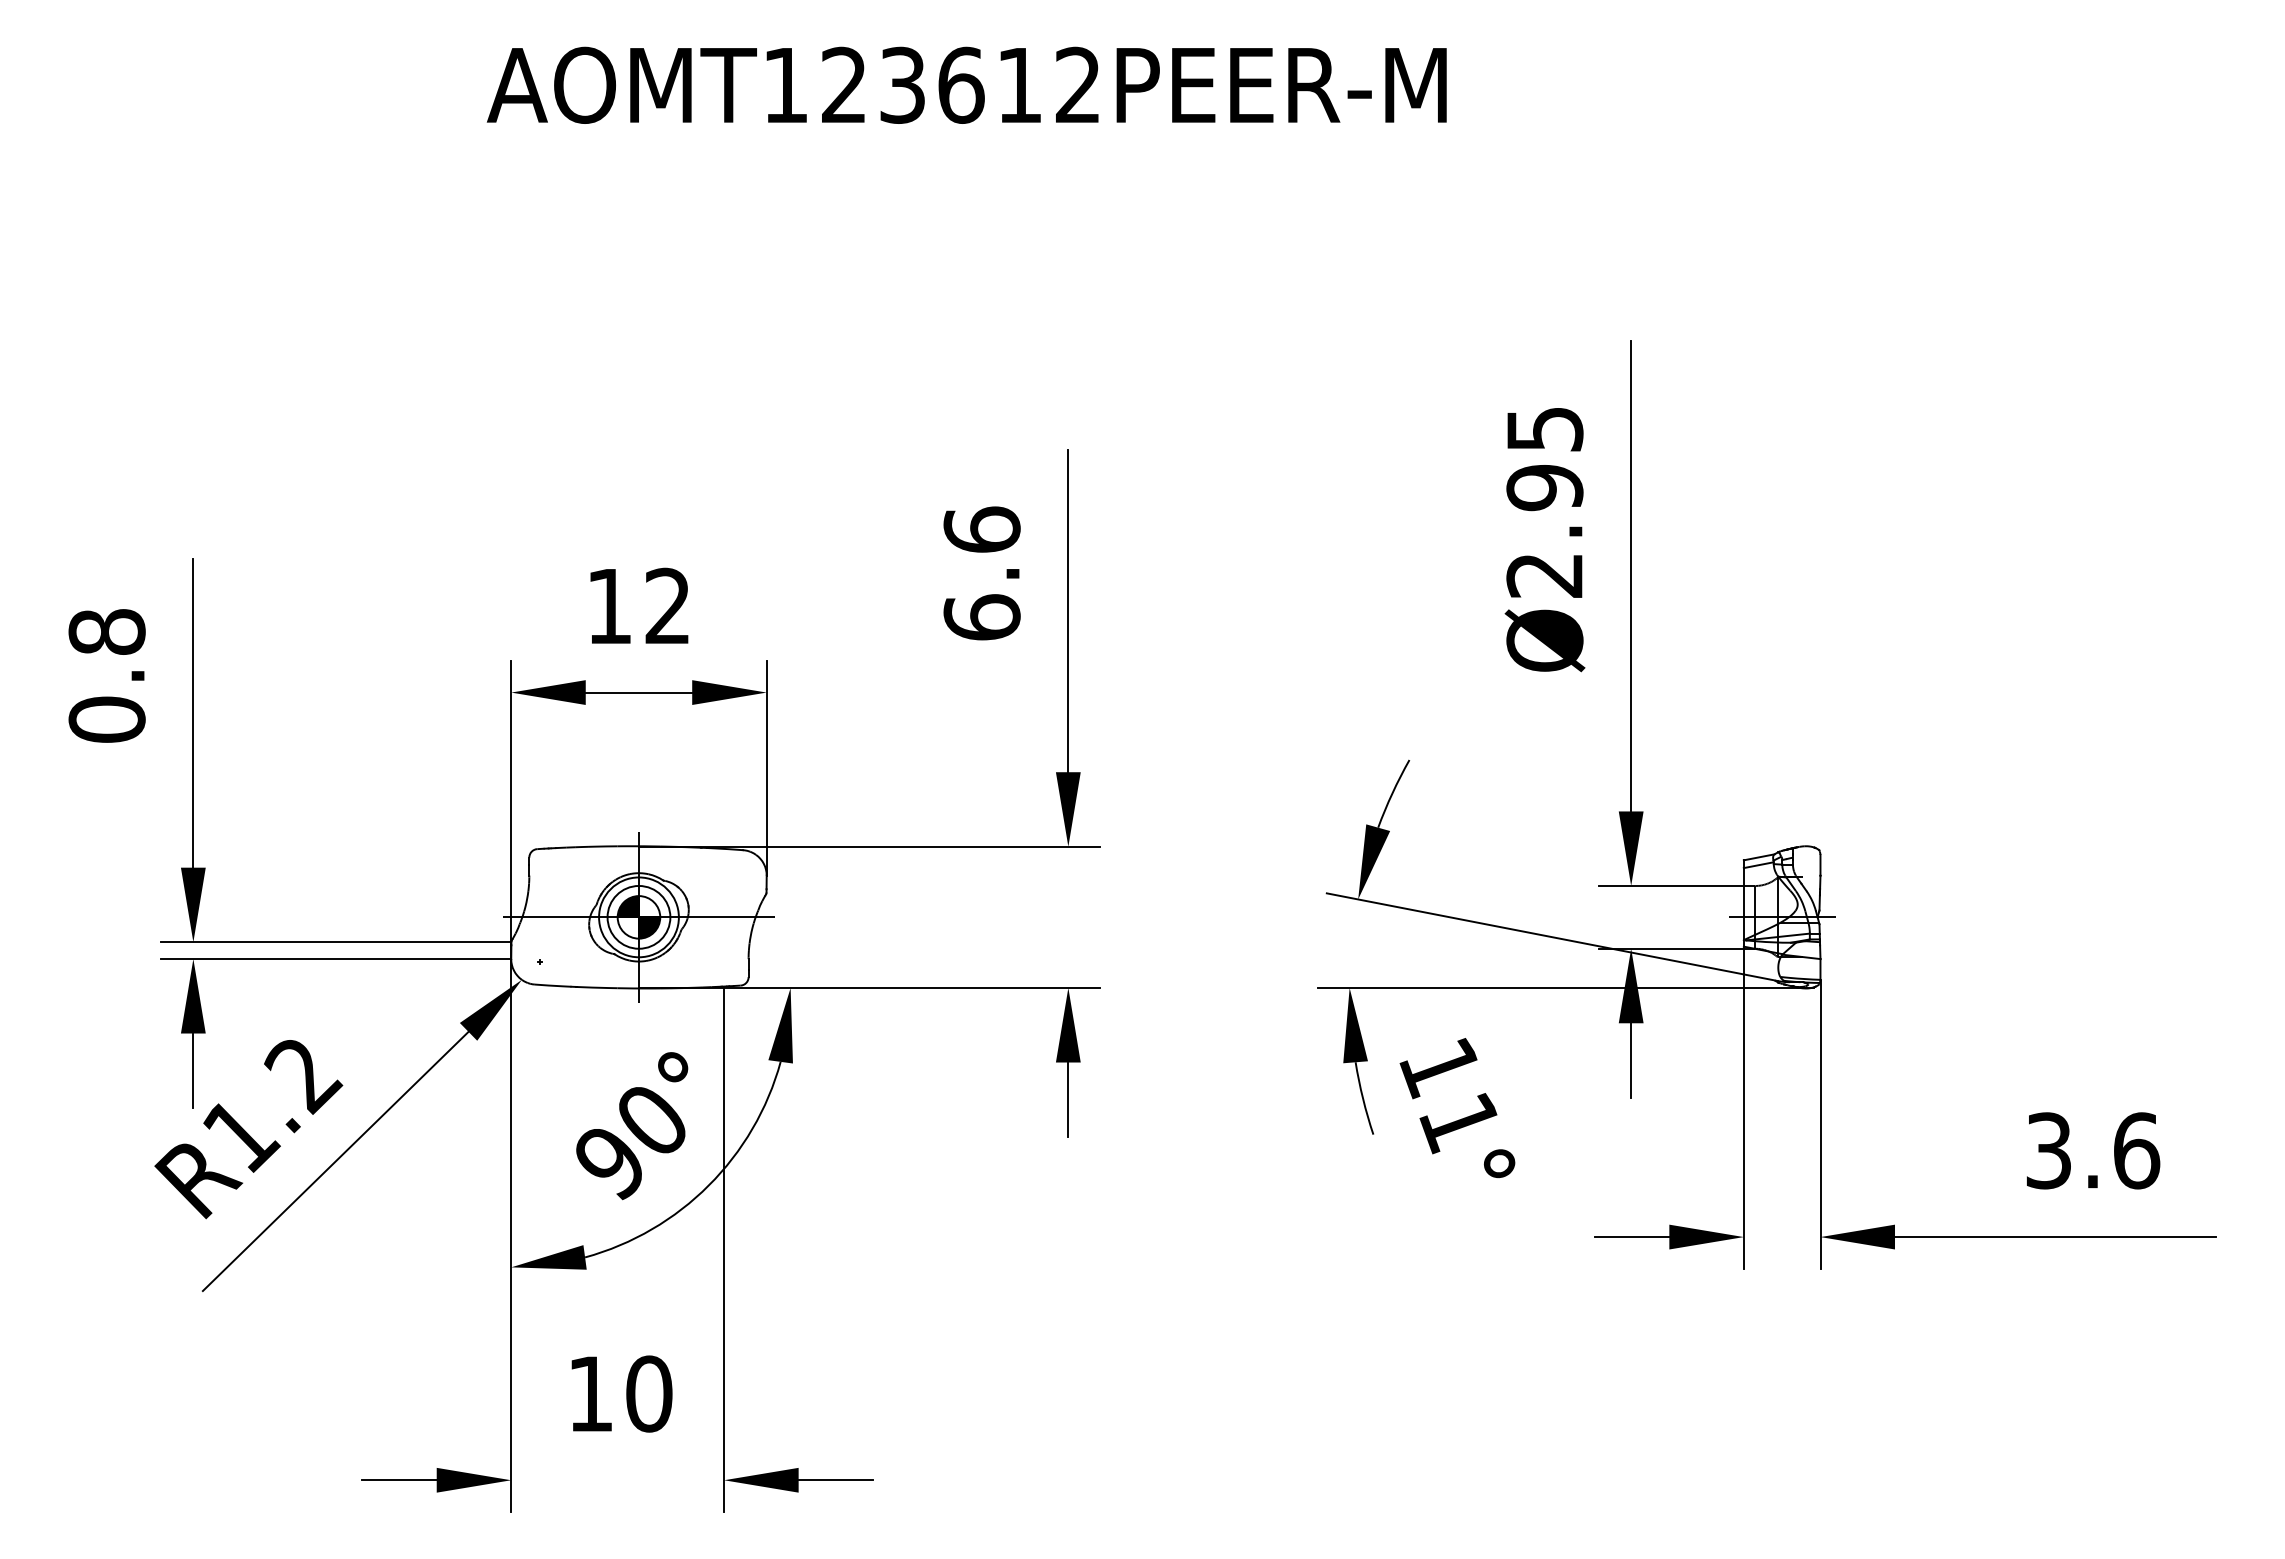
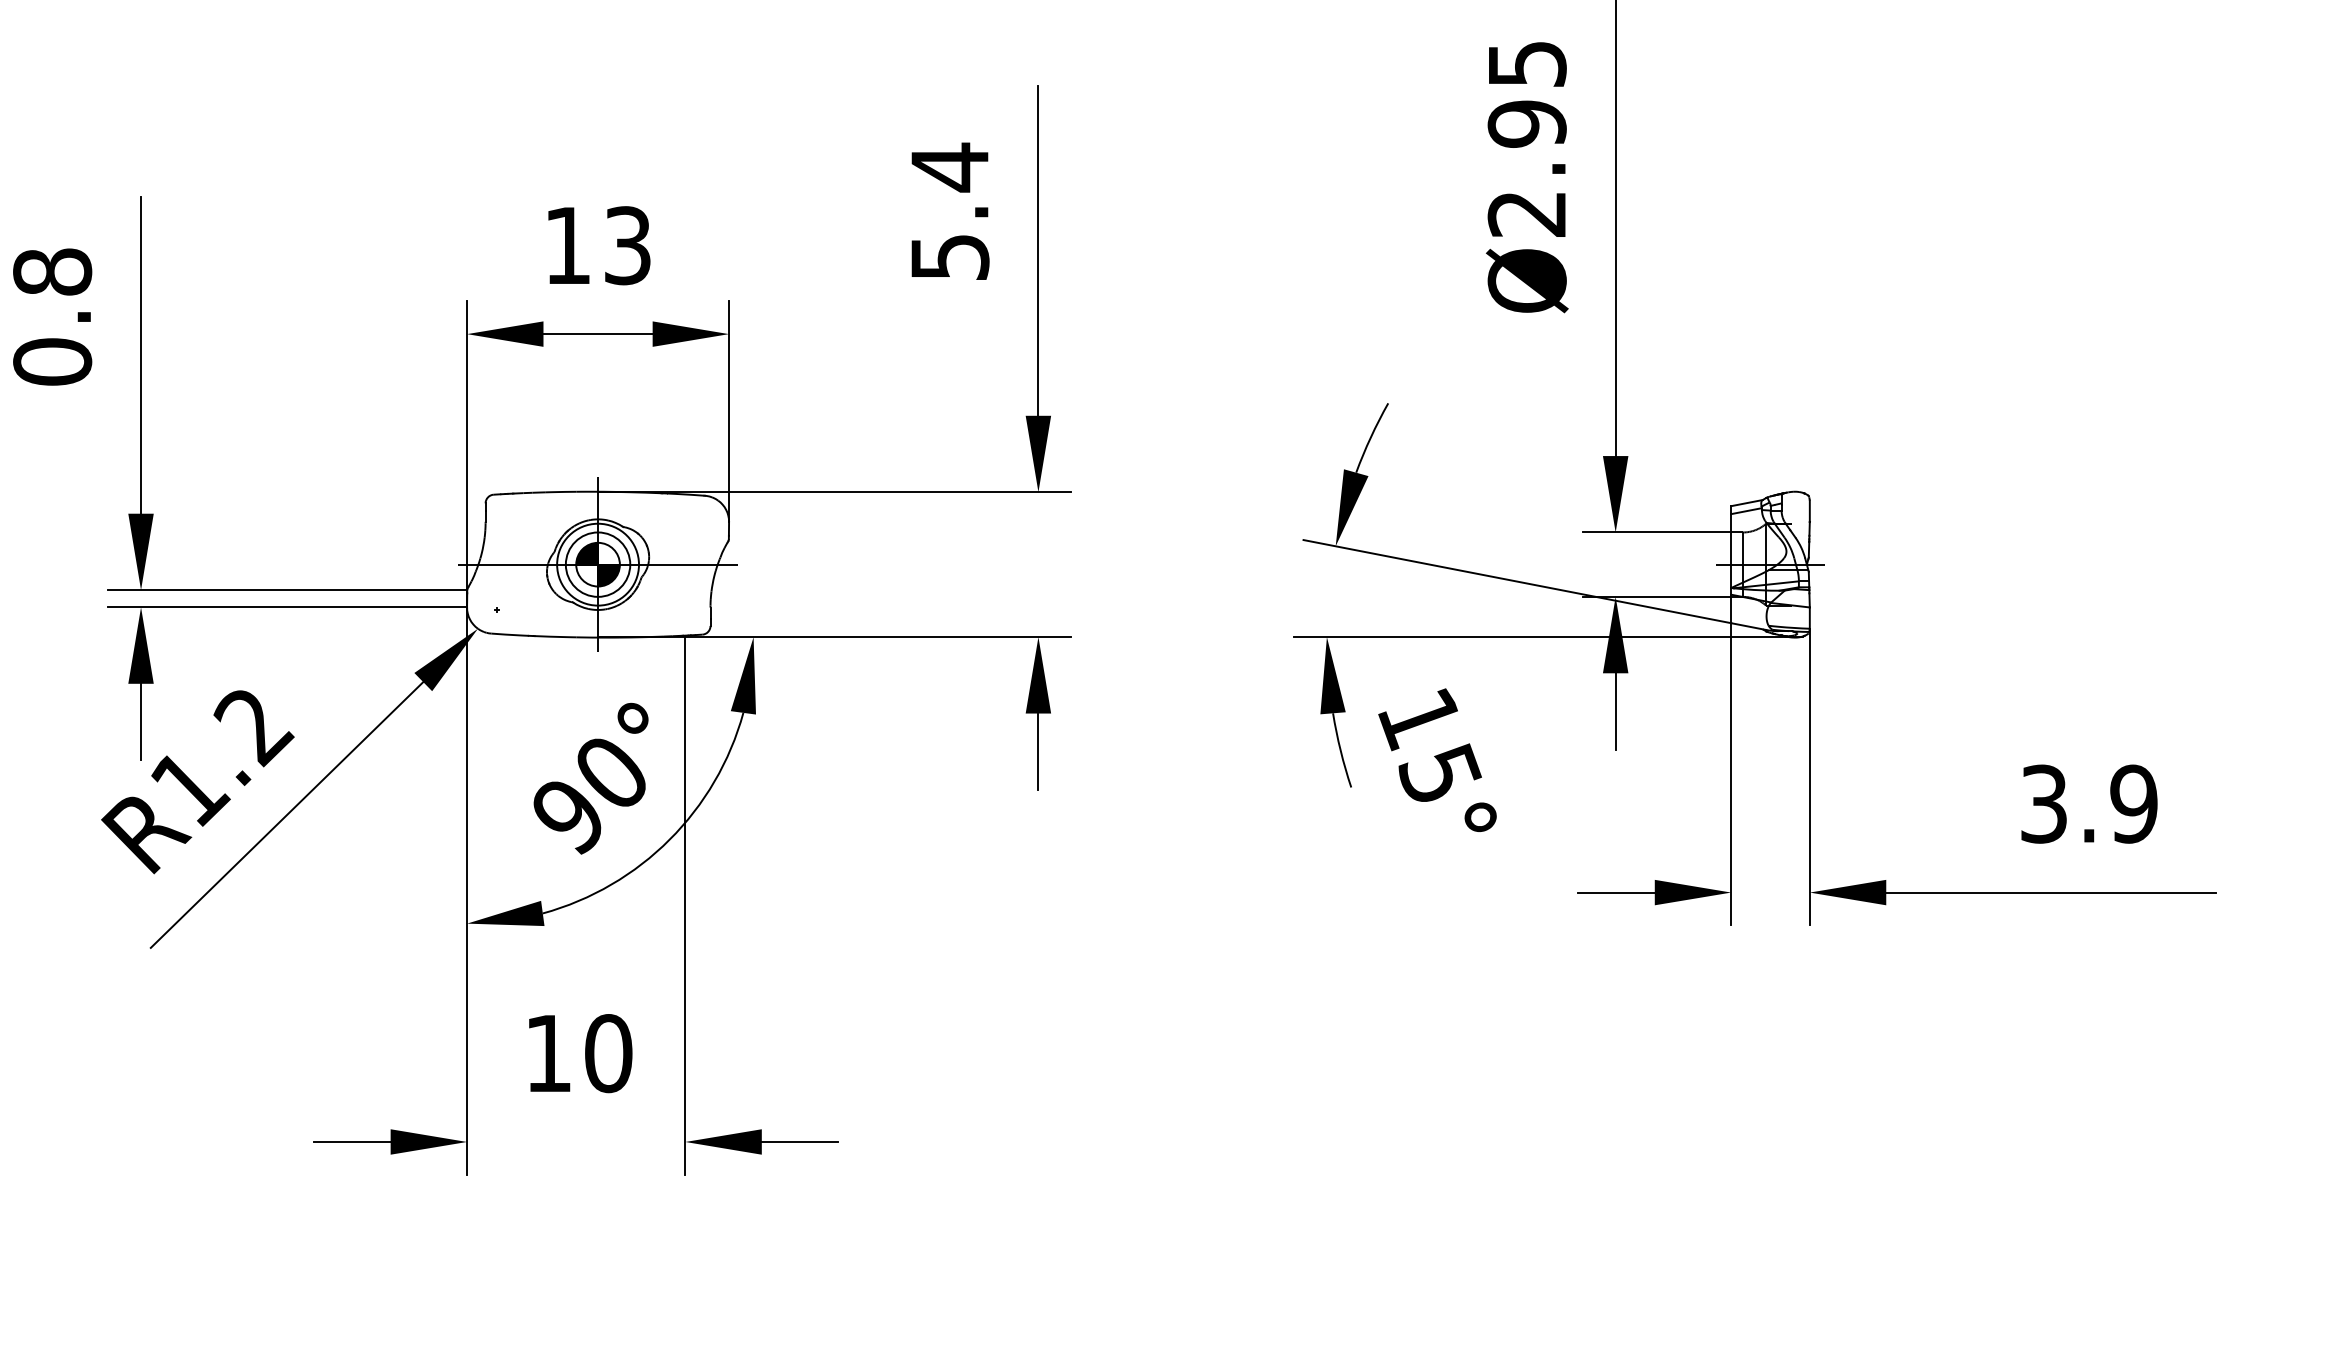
text: (981, 572) -> (949, 210), 6.6 -> 5.4
text: (667, 605) -> (627, 244), 12 -> 13
text: (1459, 1122) -> (1439, 775), 11° -> 15°
text: (2136, 1150) -> (2133, 803), 3.6 -> 3.9

